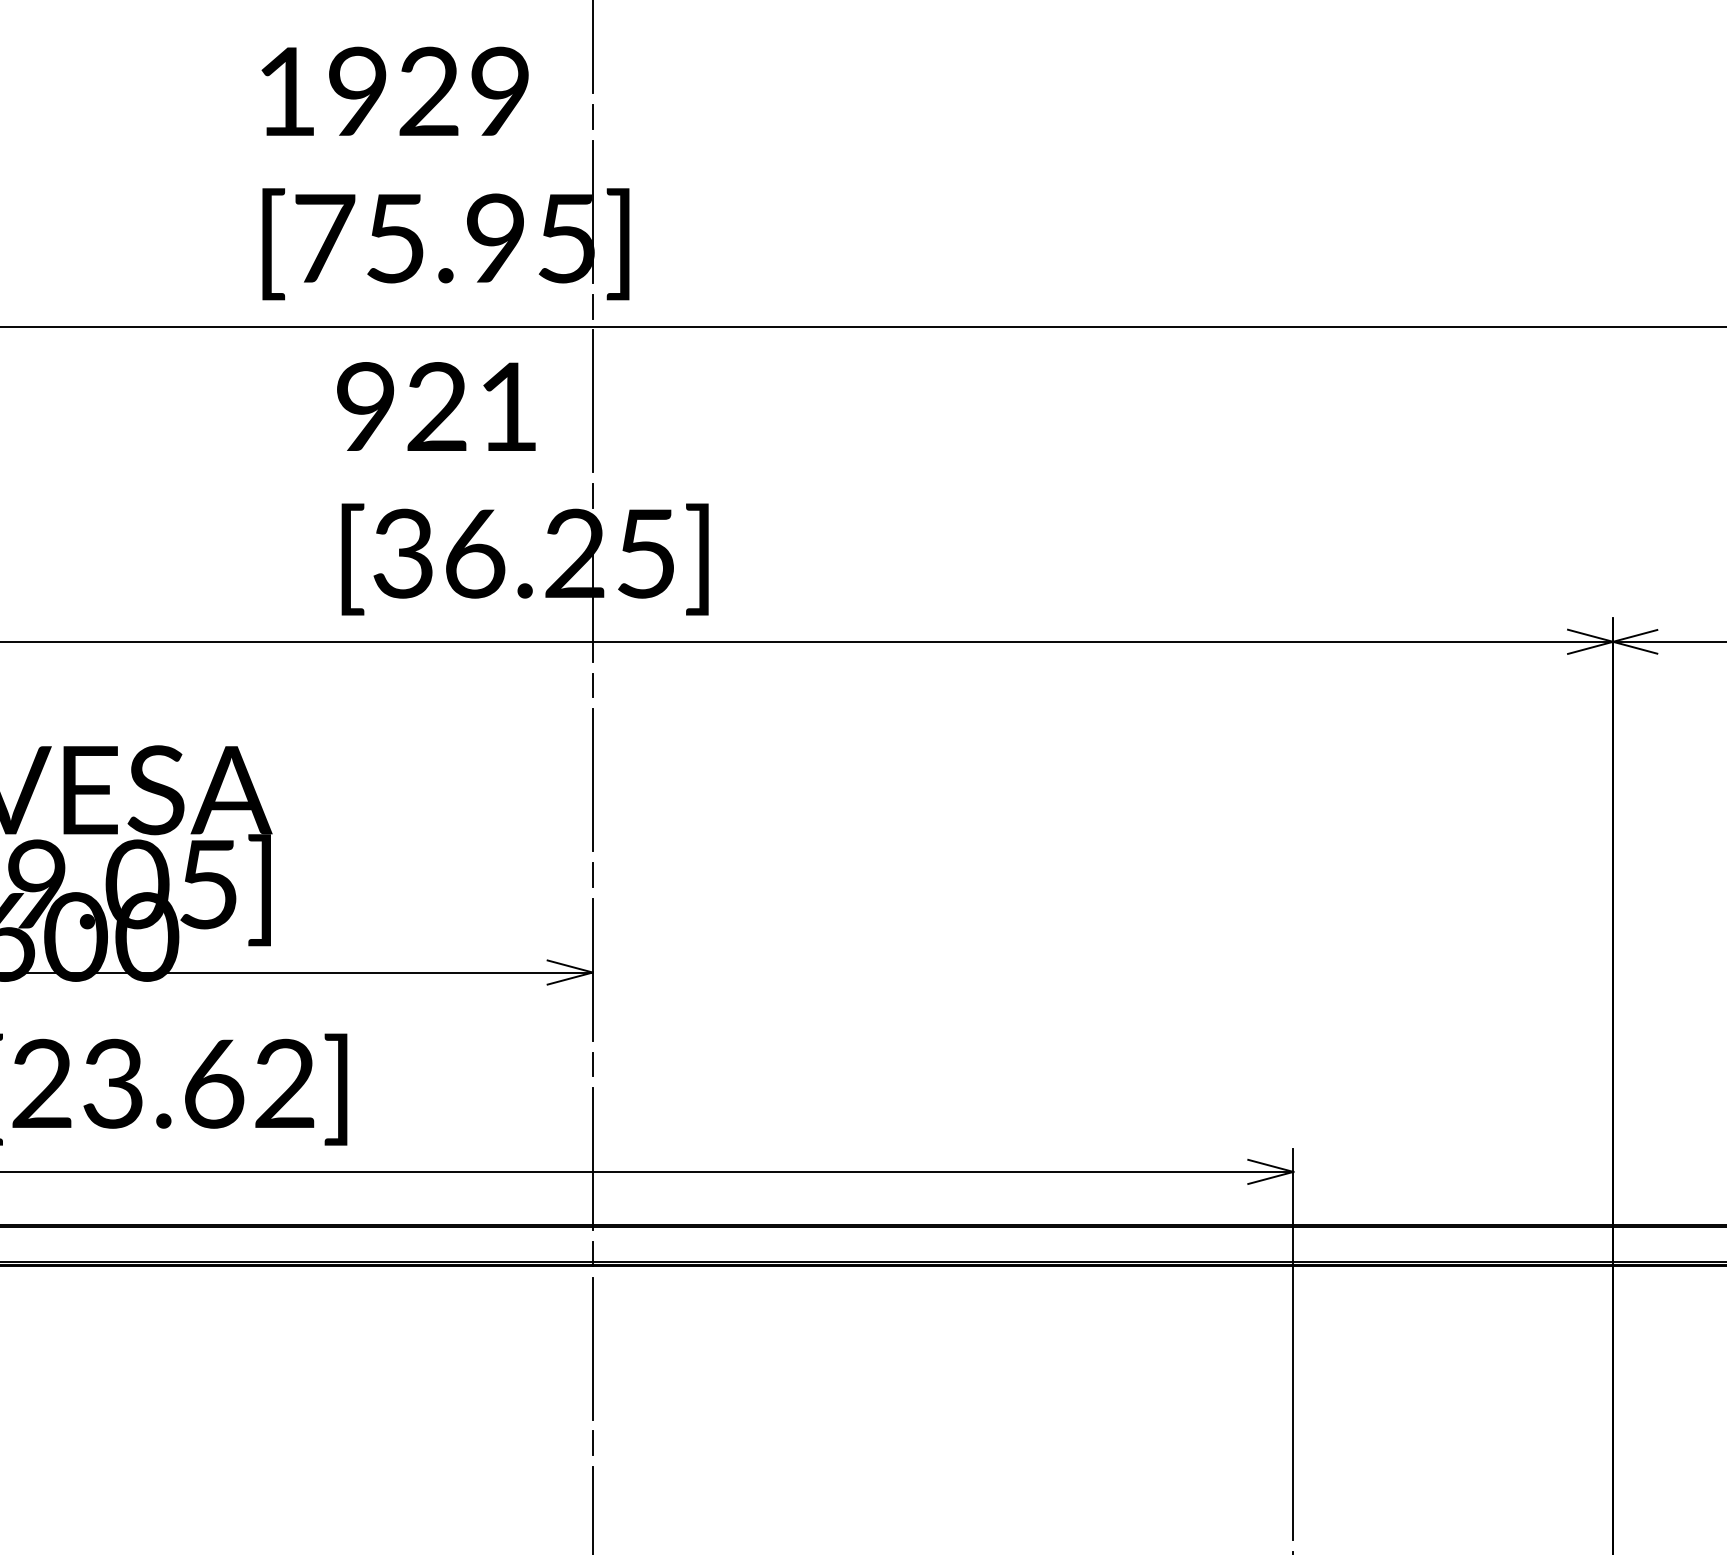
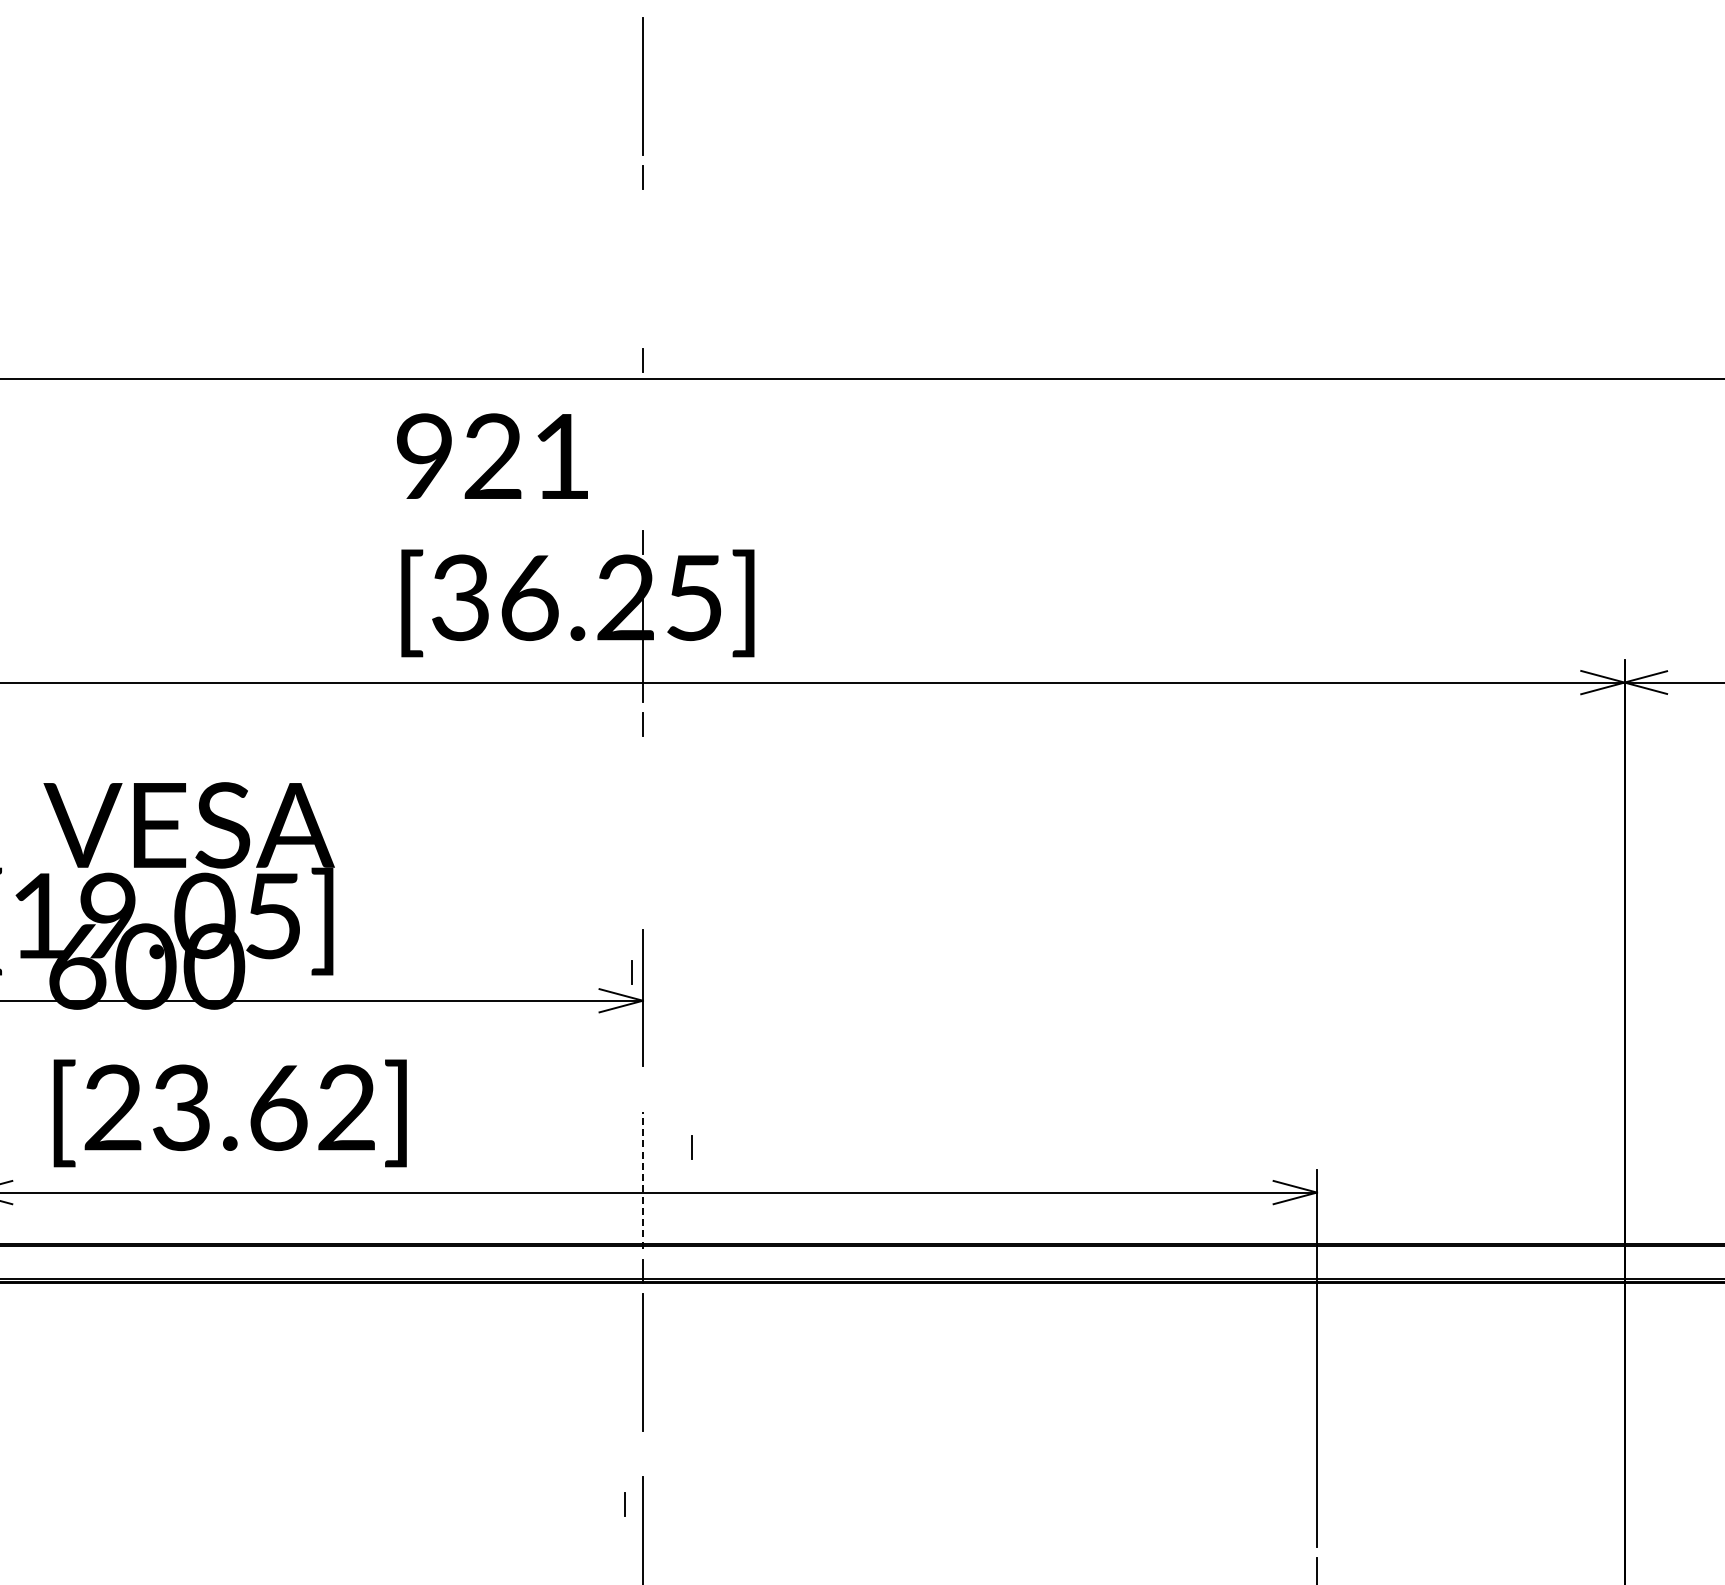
part: (420, 194) -> (477, 252), removed
line: (592, 400) -> (642, 450), removed
line: (592, 779) -> (642, 815), removed
line: (592, 874) -> (631, 972), moved
line: (592, 1064) -> (691, 1147), moved
line: (592, 1158) -> (642, 1179), solid -> dashed
line: (592, 1443) -> (624, 1504), moved

